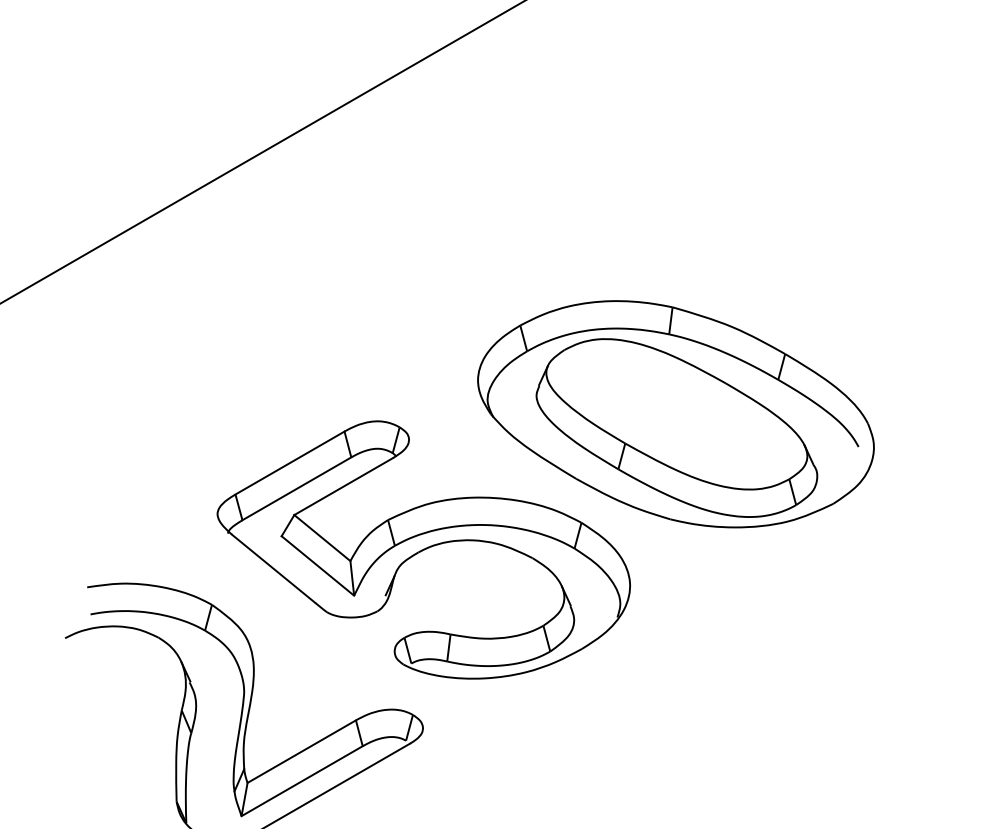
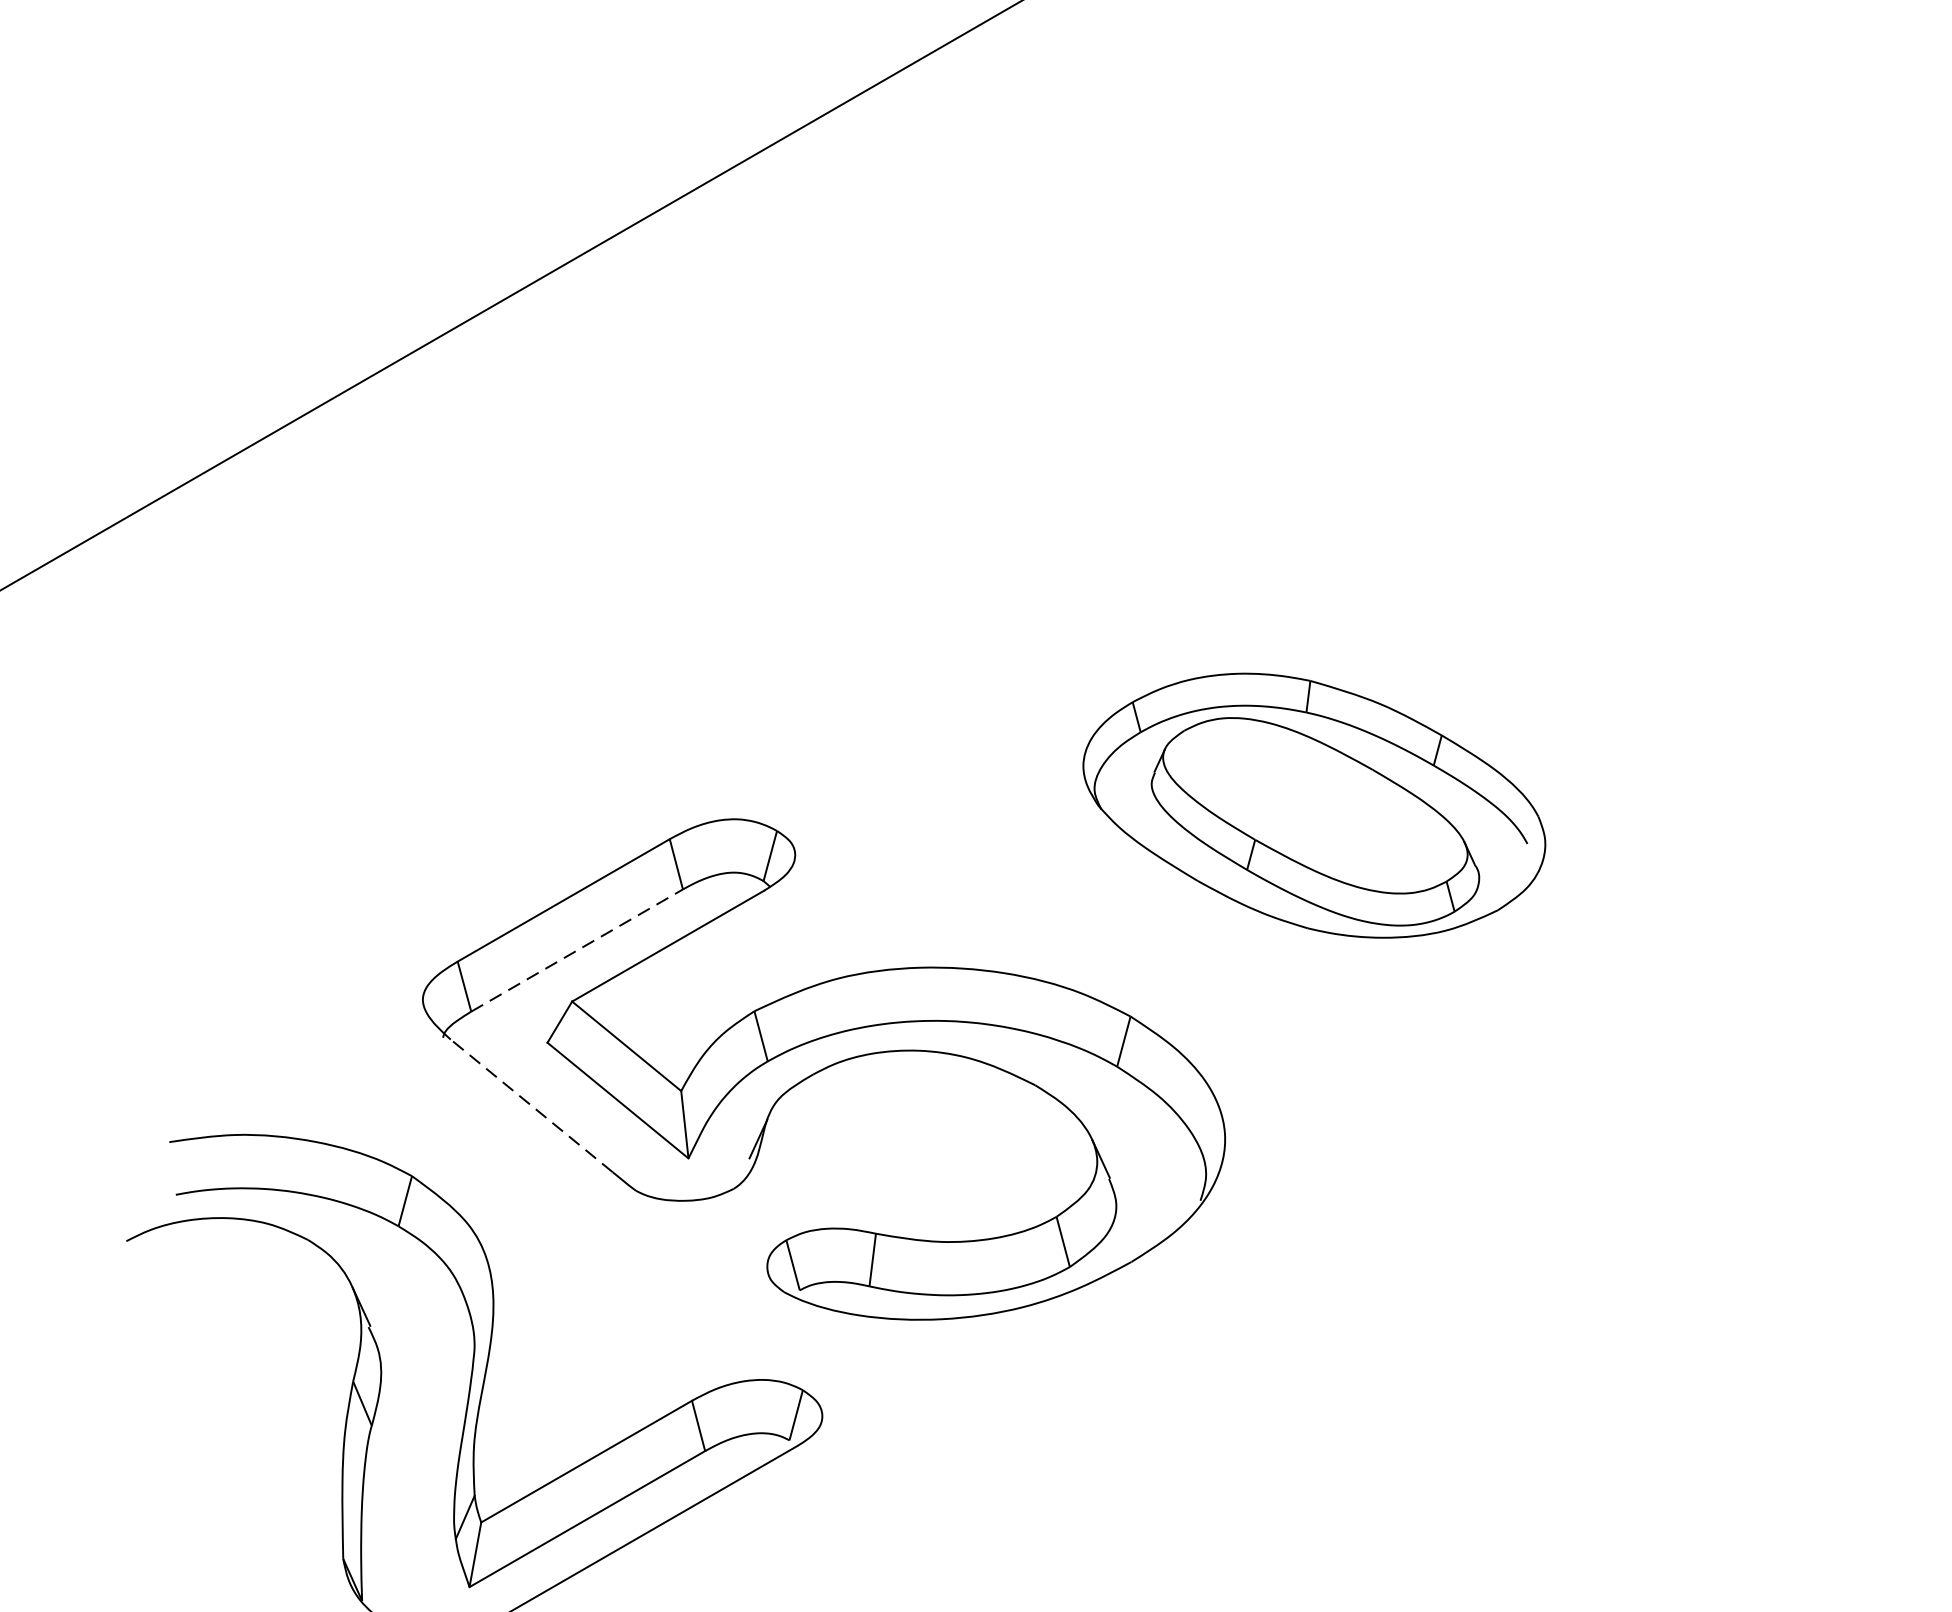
part: (675, 414) -> (1313, 806), size x0.6
line: (296, 488) -> (576, 949), solid -> dashed
line: (273, 568) -> (531, 1105), solid -> dashed

